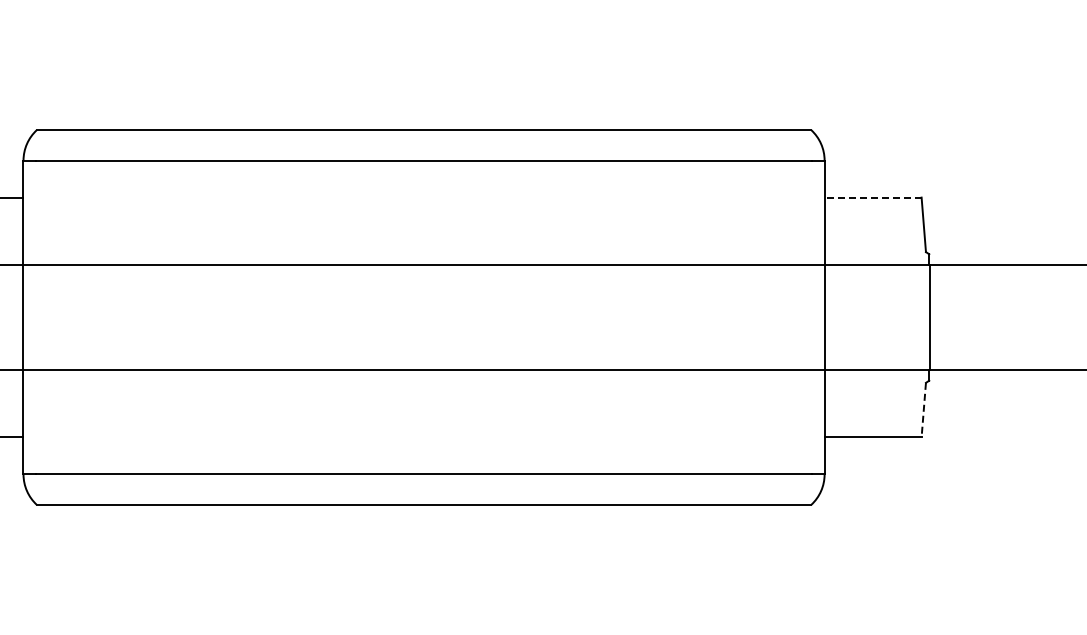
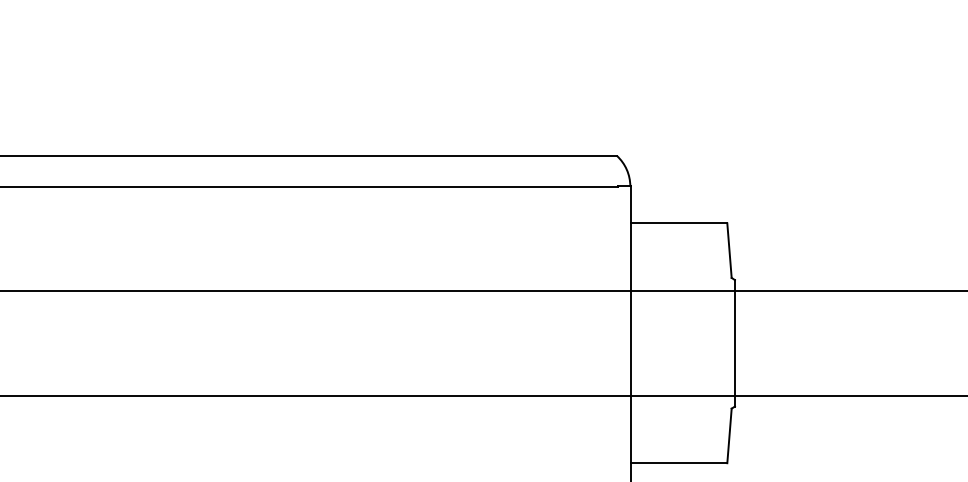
line: (872, 197) -> (678, 223), dashed -> solid
line: (923, 410) -> (729, 436), dashed -> solid

